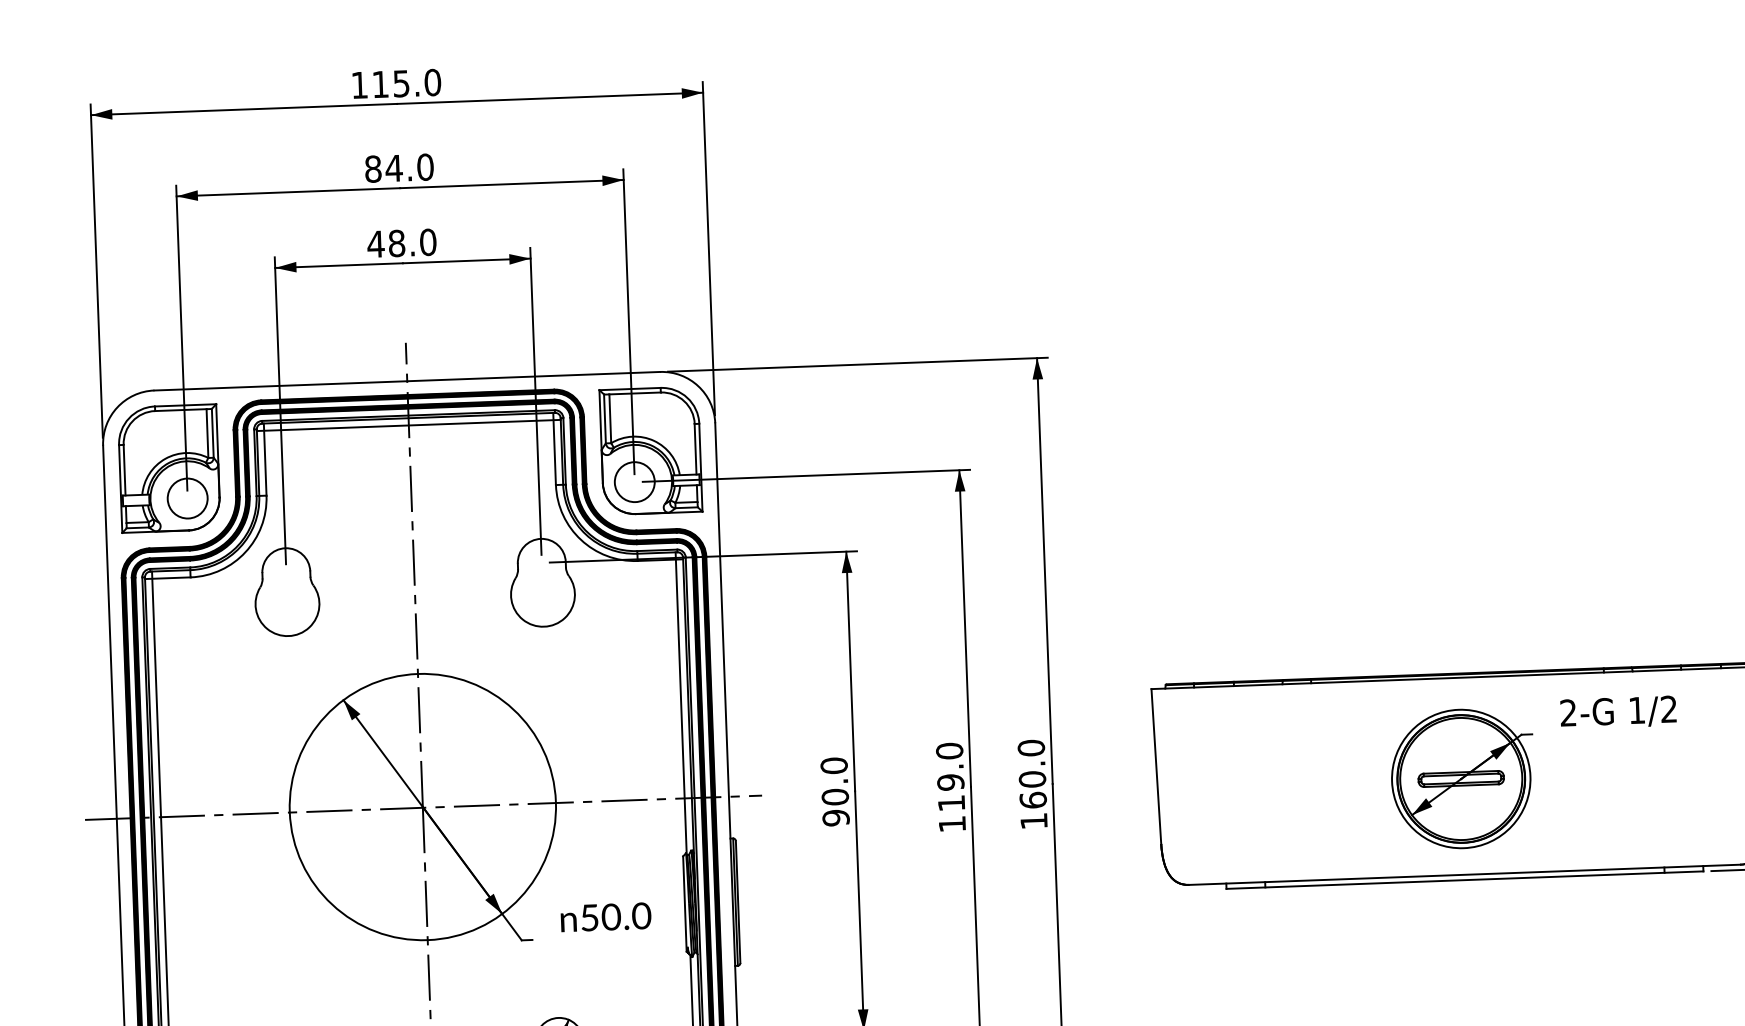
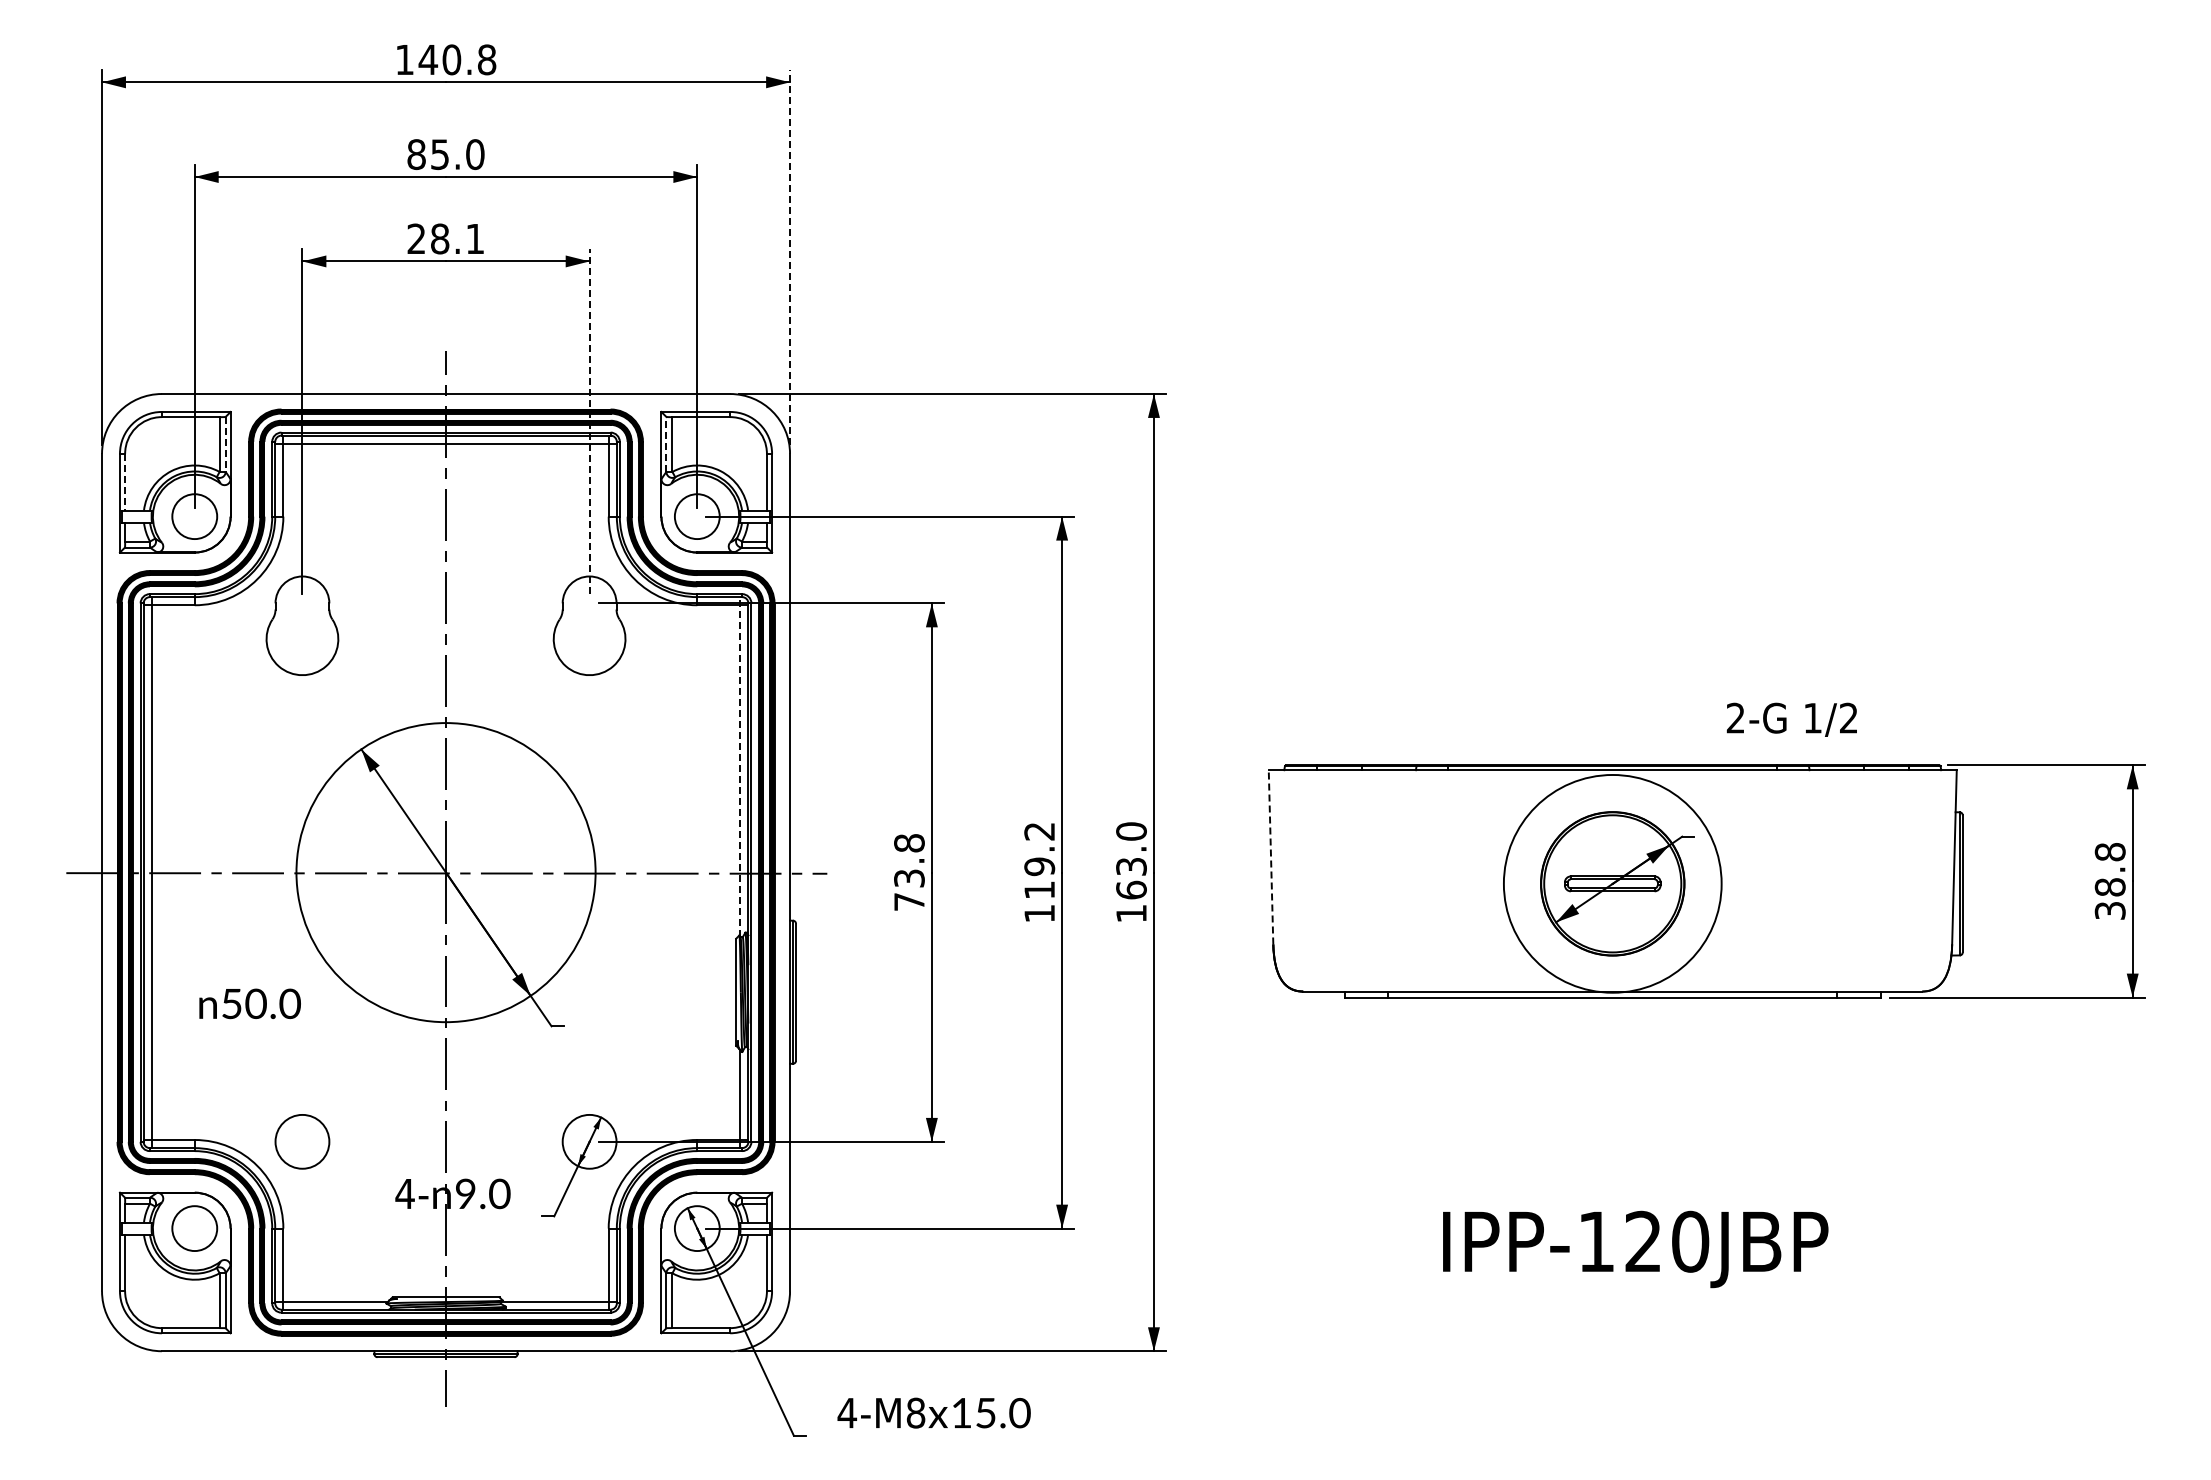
text: (406, 83) -> (457, 59), 115.0 -> 140.8
text: (393, 168) -> (439, 154), 84.0 -> 85.0
text: (401, 242) -> (445, 238), 48.0 -> 28.1
line: (709, 248) -> (790, 257), solid -> dashed
line: (535, 401) -> (589, 421), solid -> dashed
line: (605, 418) -> (666, 443), solid -> dashed
line: (212, 433) -> (225, 444), solid -> dashed
line: (124, 470) -> (125, 482), solid -> dashed
line: (681, 703) -> (740, 767), solid -> dashed
text: (1618, 712) -> (1791, 719), moved
text: (949, 751) -> (1039, 831), 119.0 -> 119.2
line: (1156, 765) -> (1271, 856), solid -> dashed
circle: (1461, 778) -> (1612, 883), size x1.4
text: (1032, 779) -> (1131, 866), 160.0 -> 163.0
text: (835, 791) -> (909, 872), 90.0 -> 73.8
text: (605, 916) -> (249, 1003), moved

